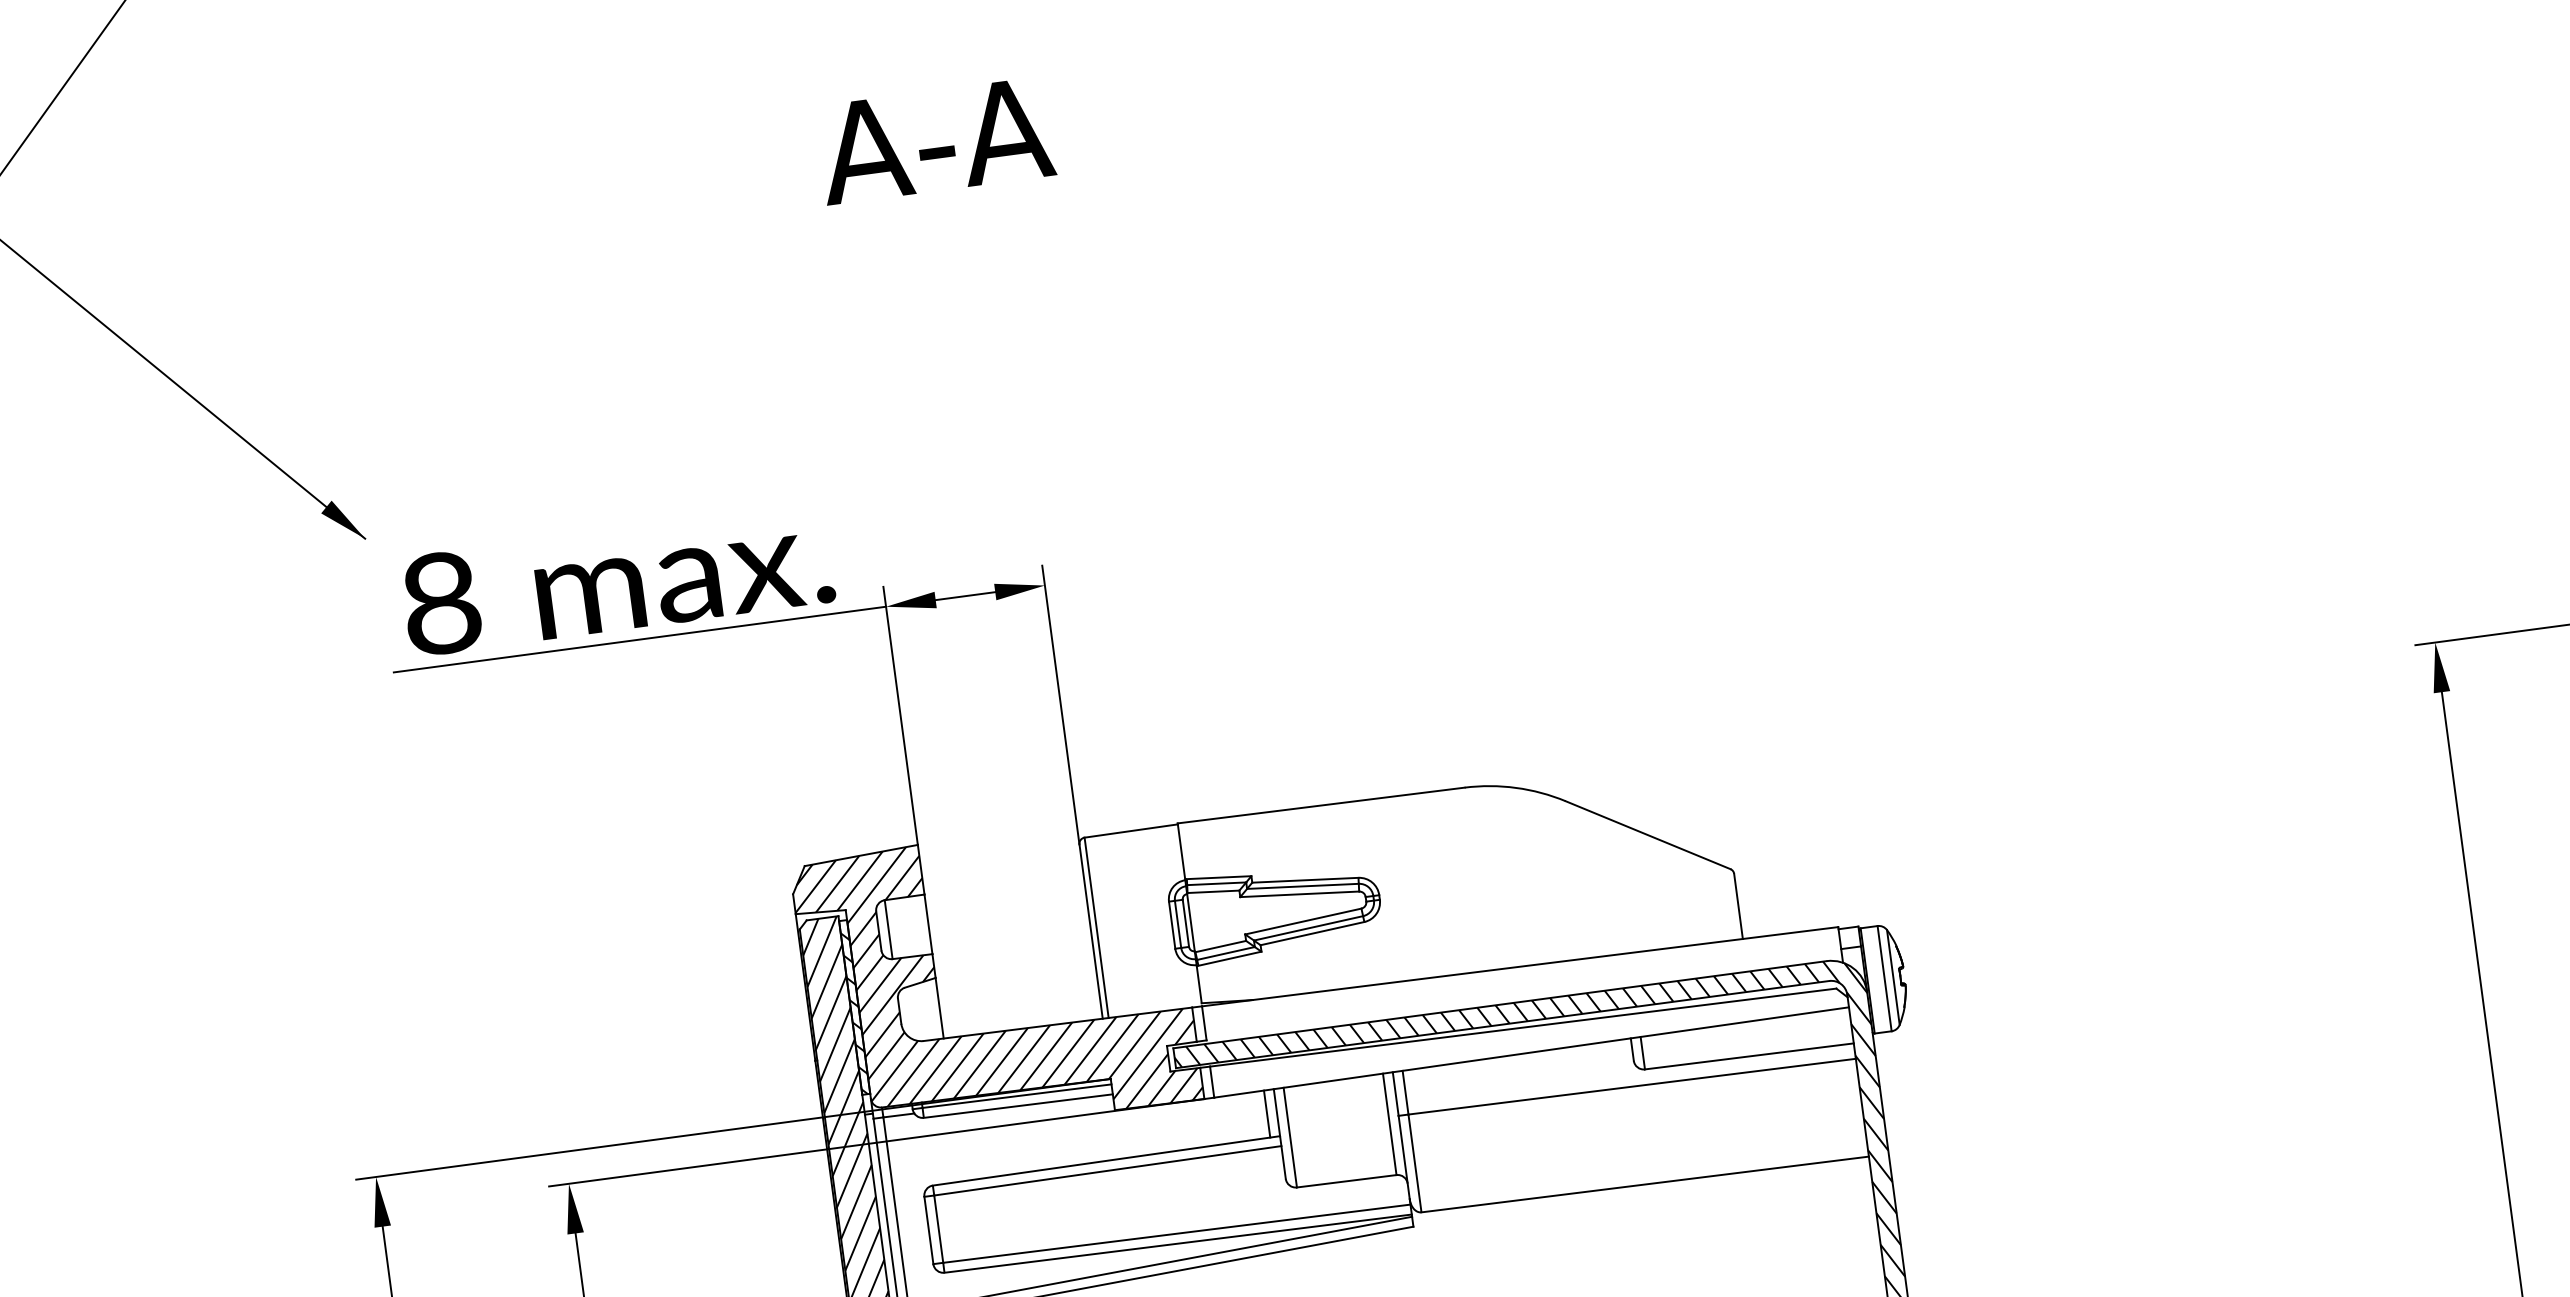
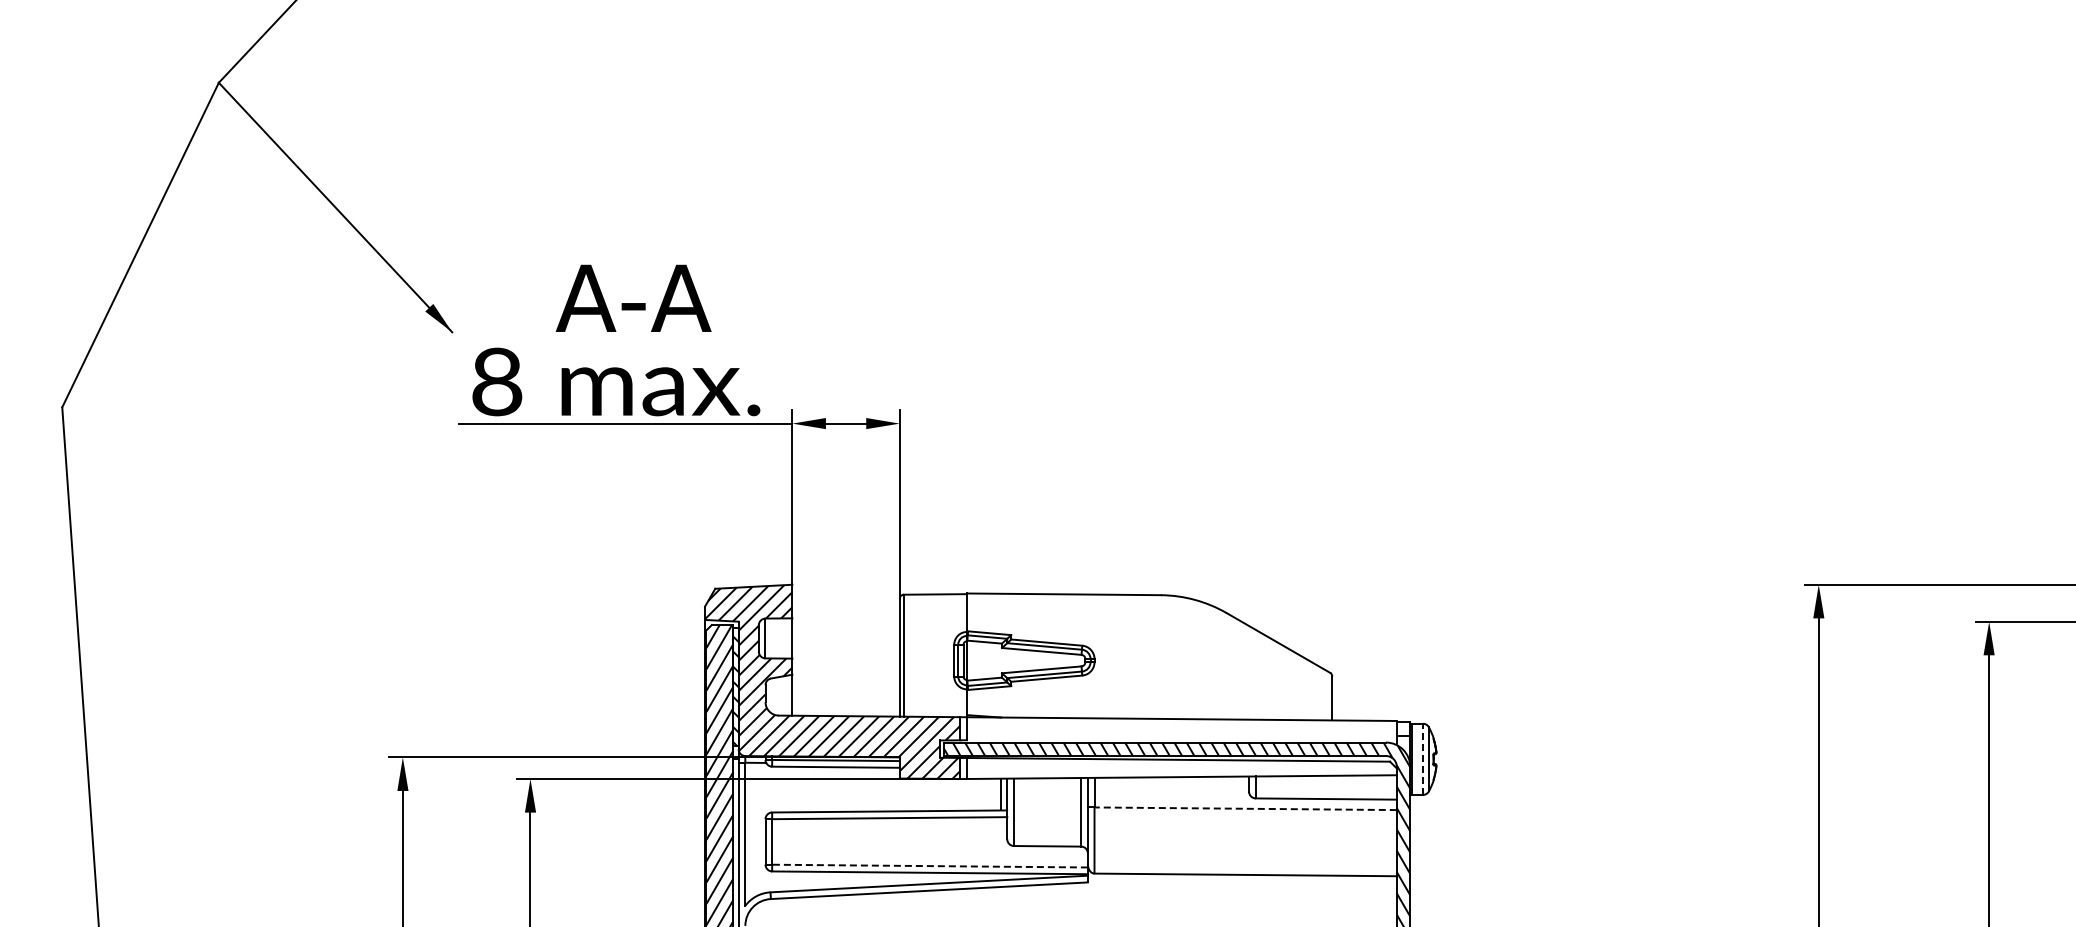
text: (935, 139) -> (633, 297), moved
line: (1885, 978) -> (1423, 759), solid -> dashed
line: (1631, 1086) -> (1245, 808), solid -> dashed
line: (1177, 1234) -> (930, 866), solid -> dashed

